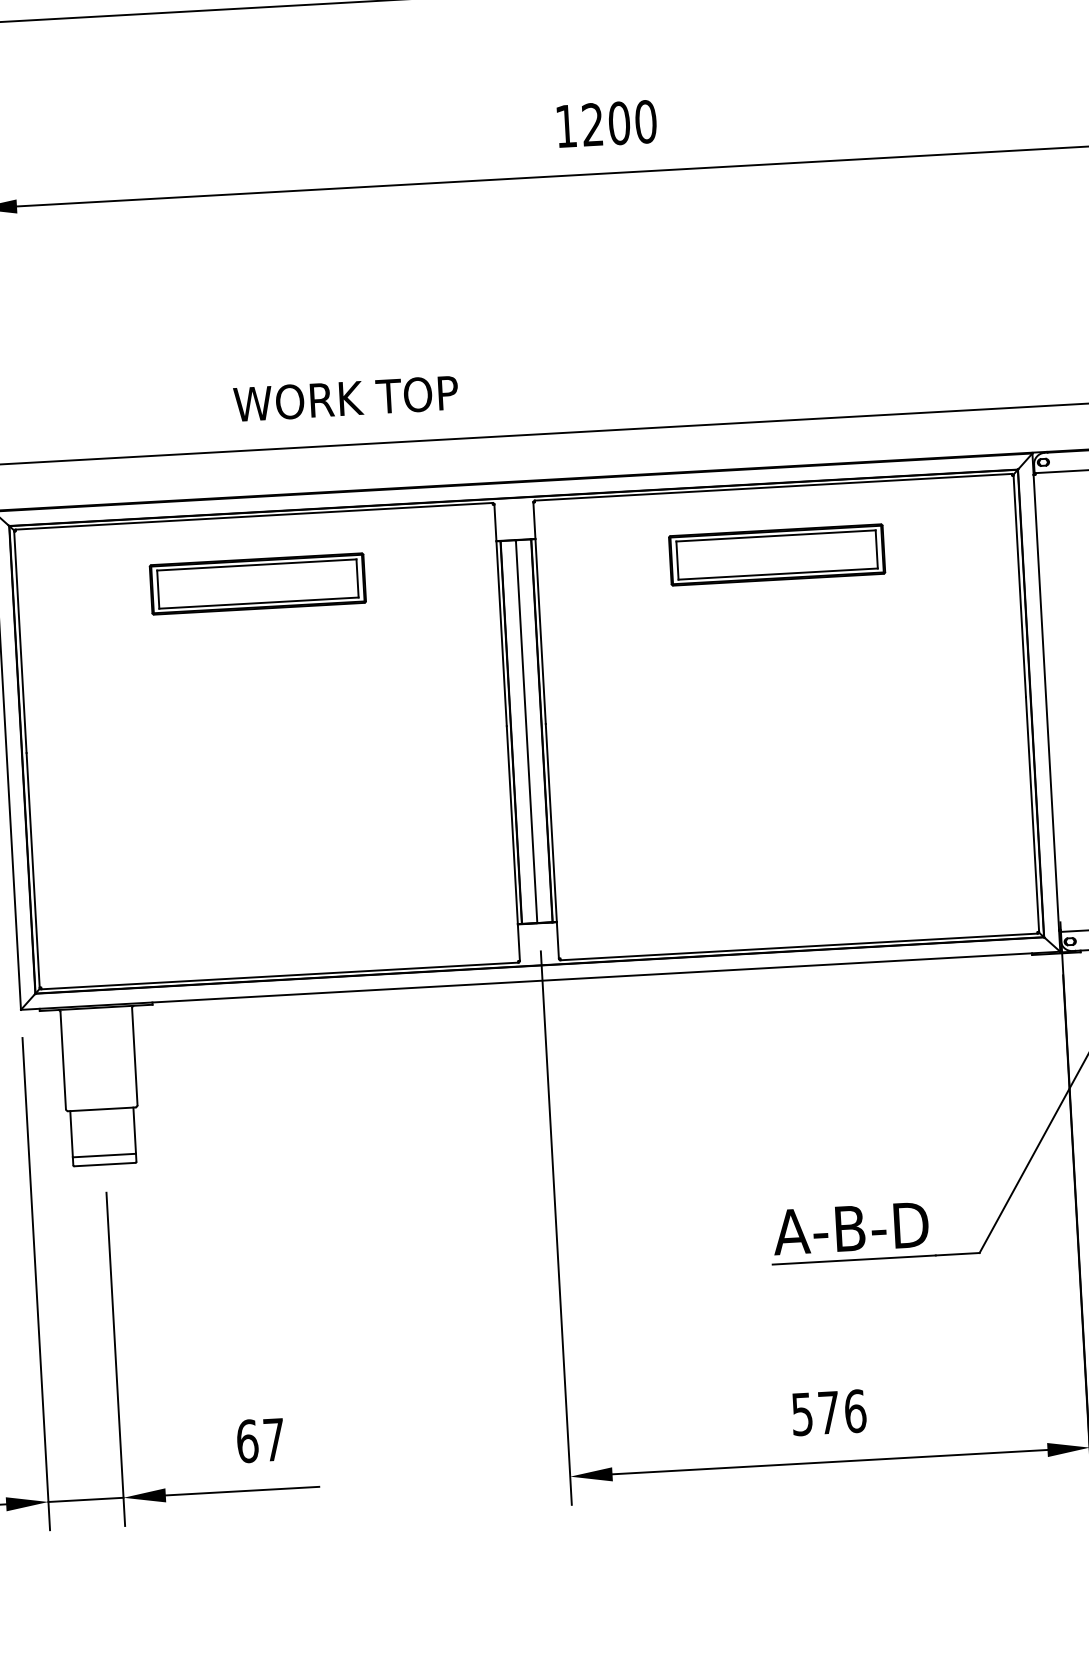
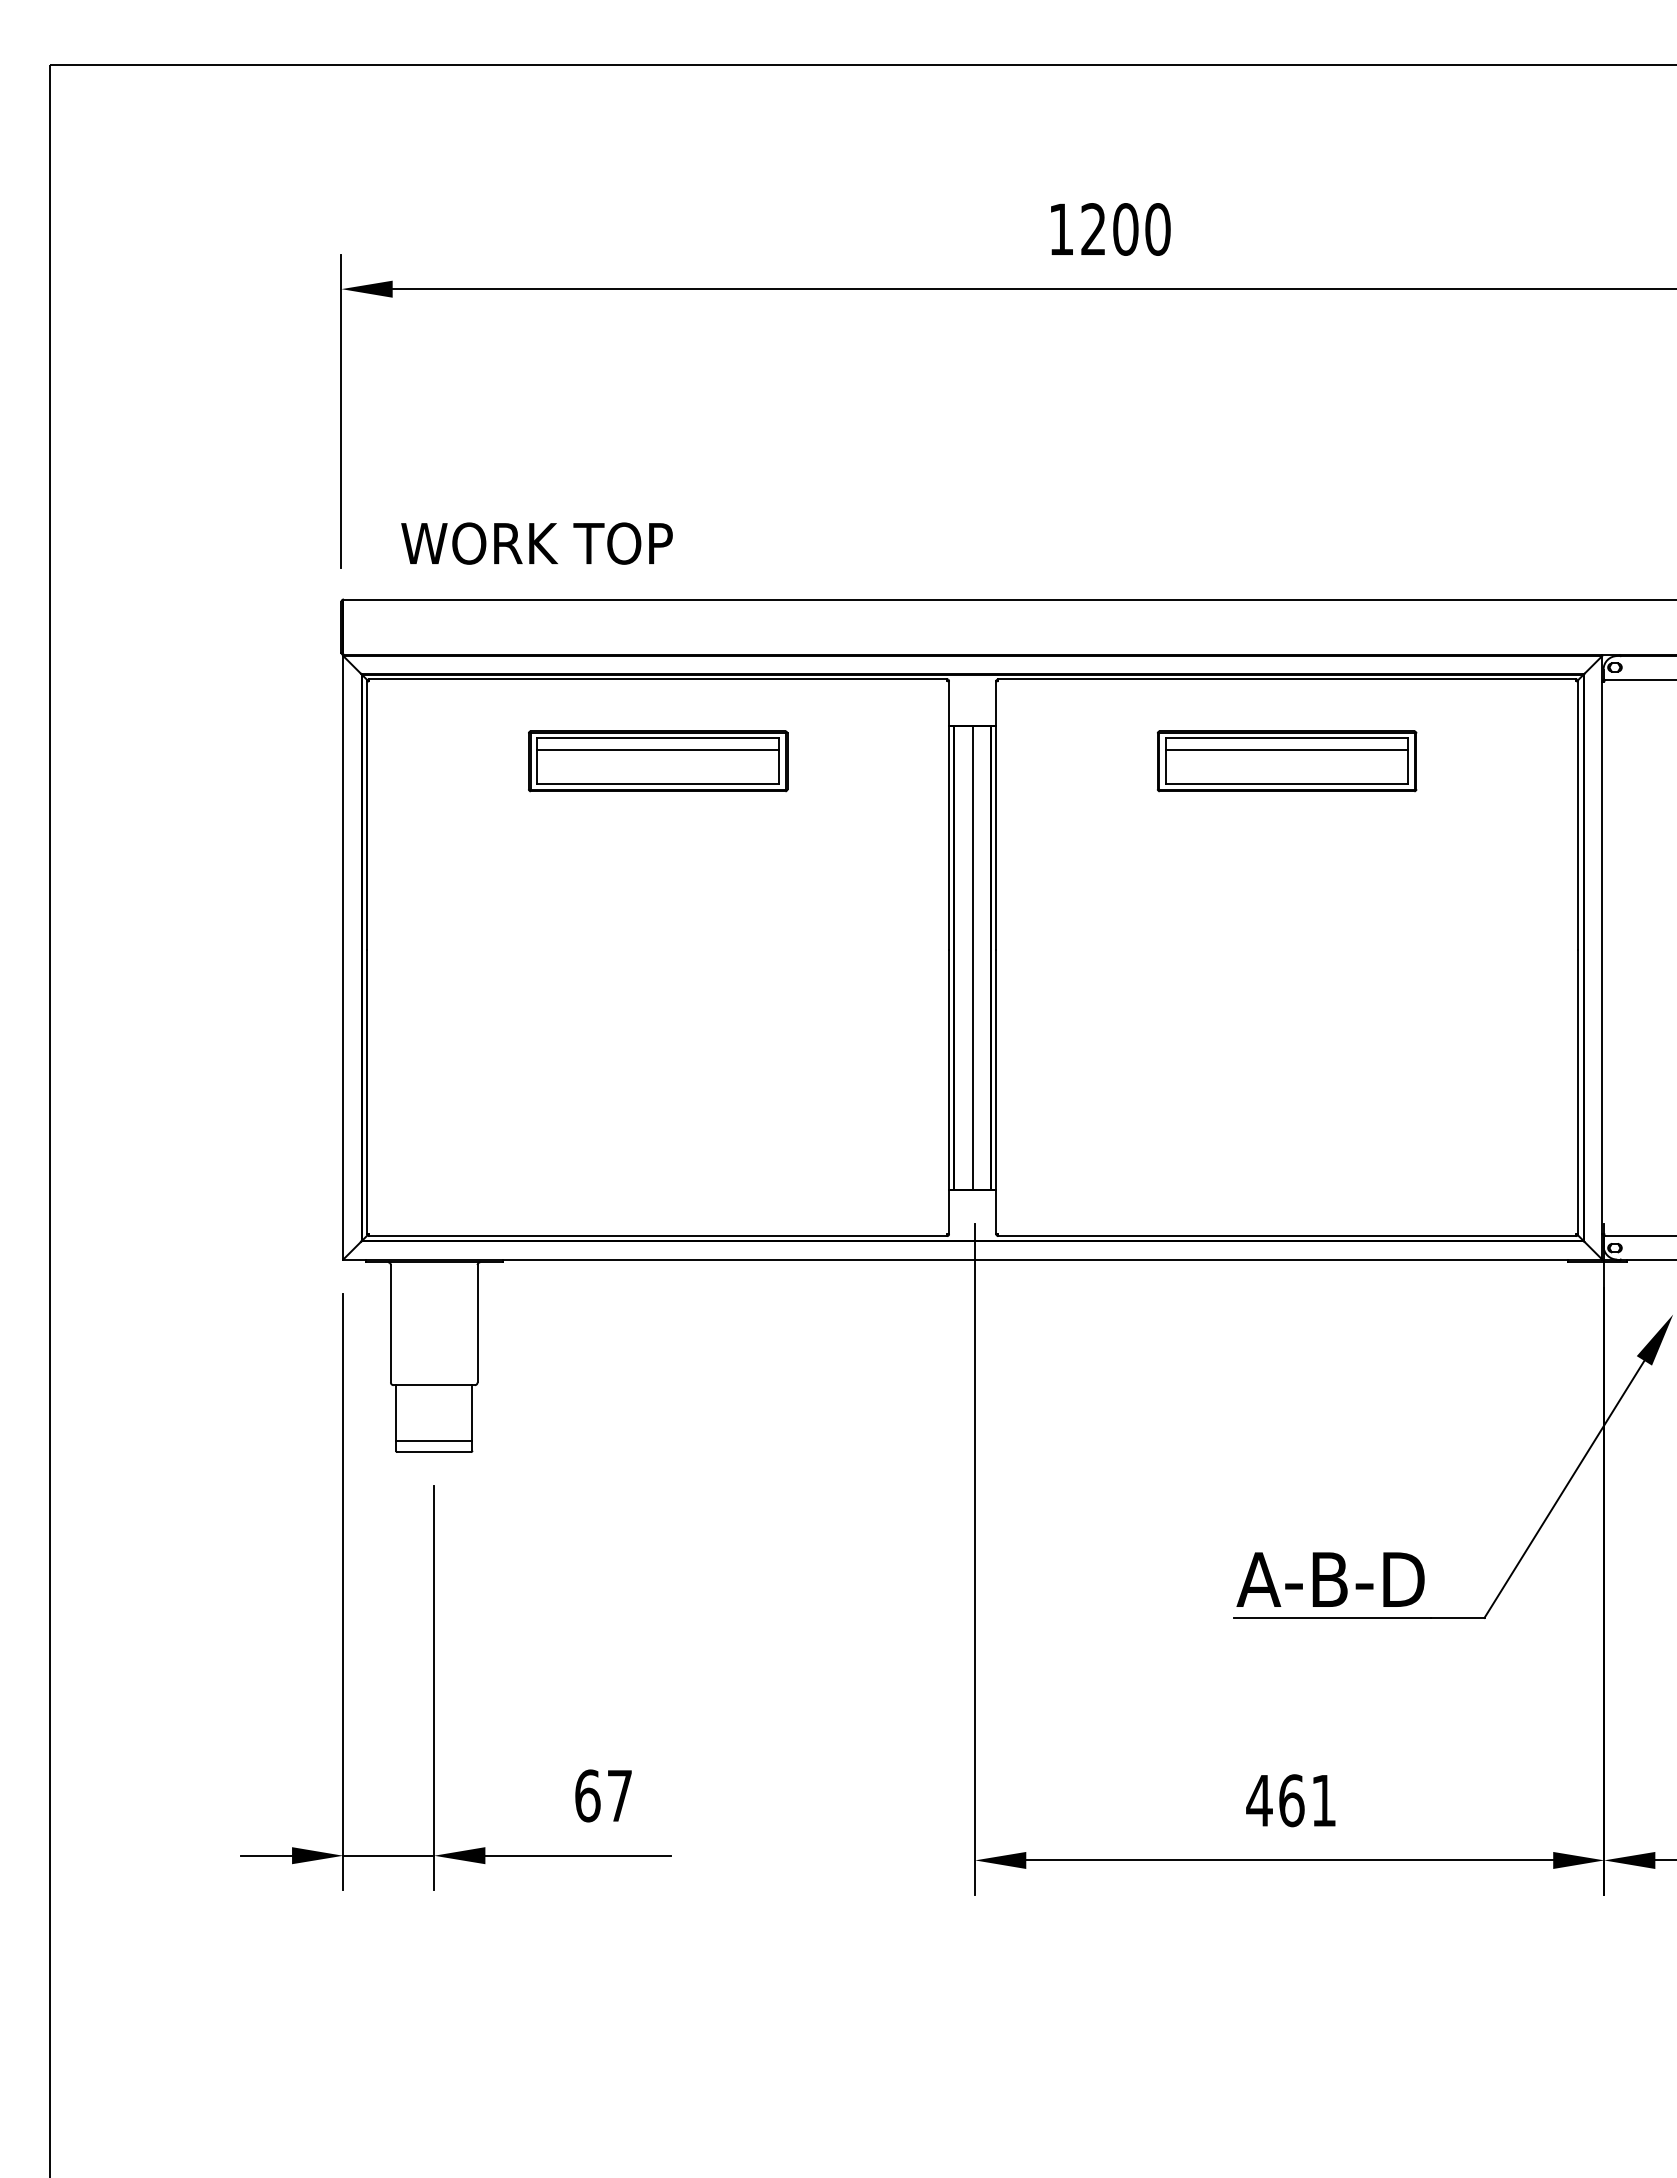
text: (345, 398) -> (536, 543), moved
line: (776, 546) -> (1286, 750), added
line: (256, 575) -> (657, 750), added
text: (828, 1412) -> (1291, 1800), 576 -> 461

